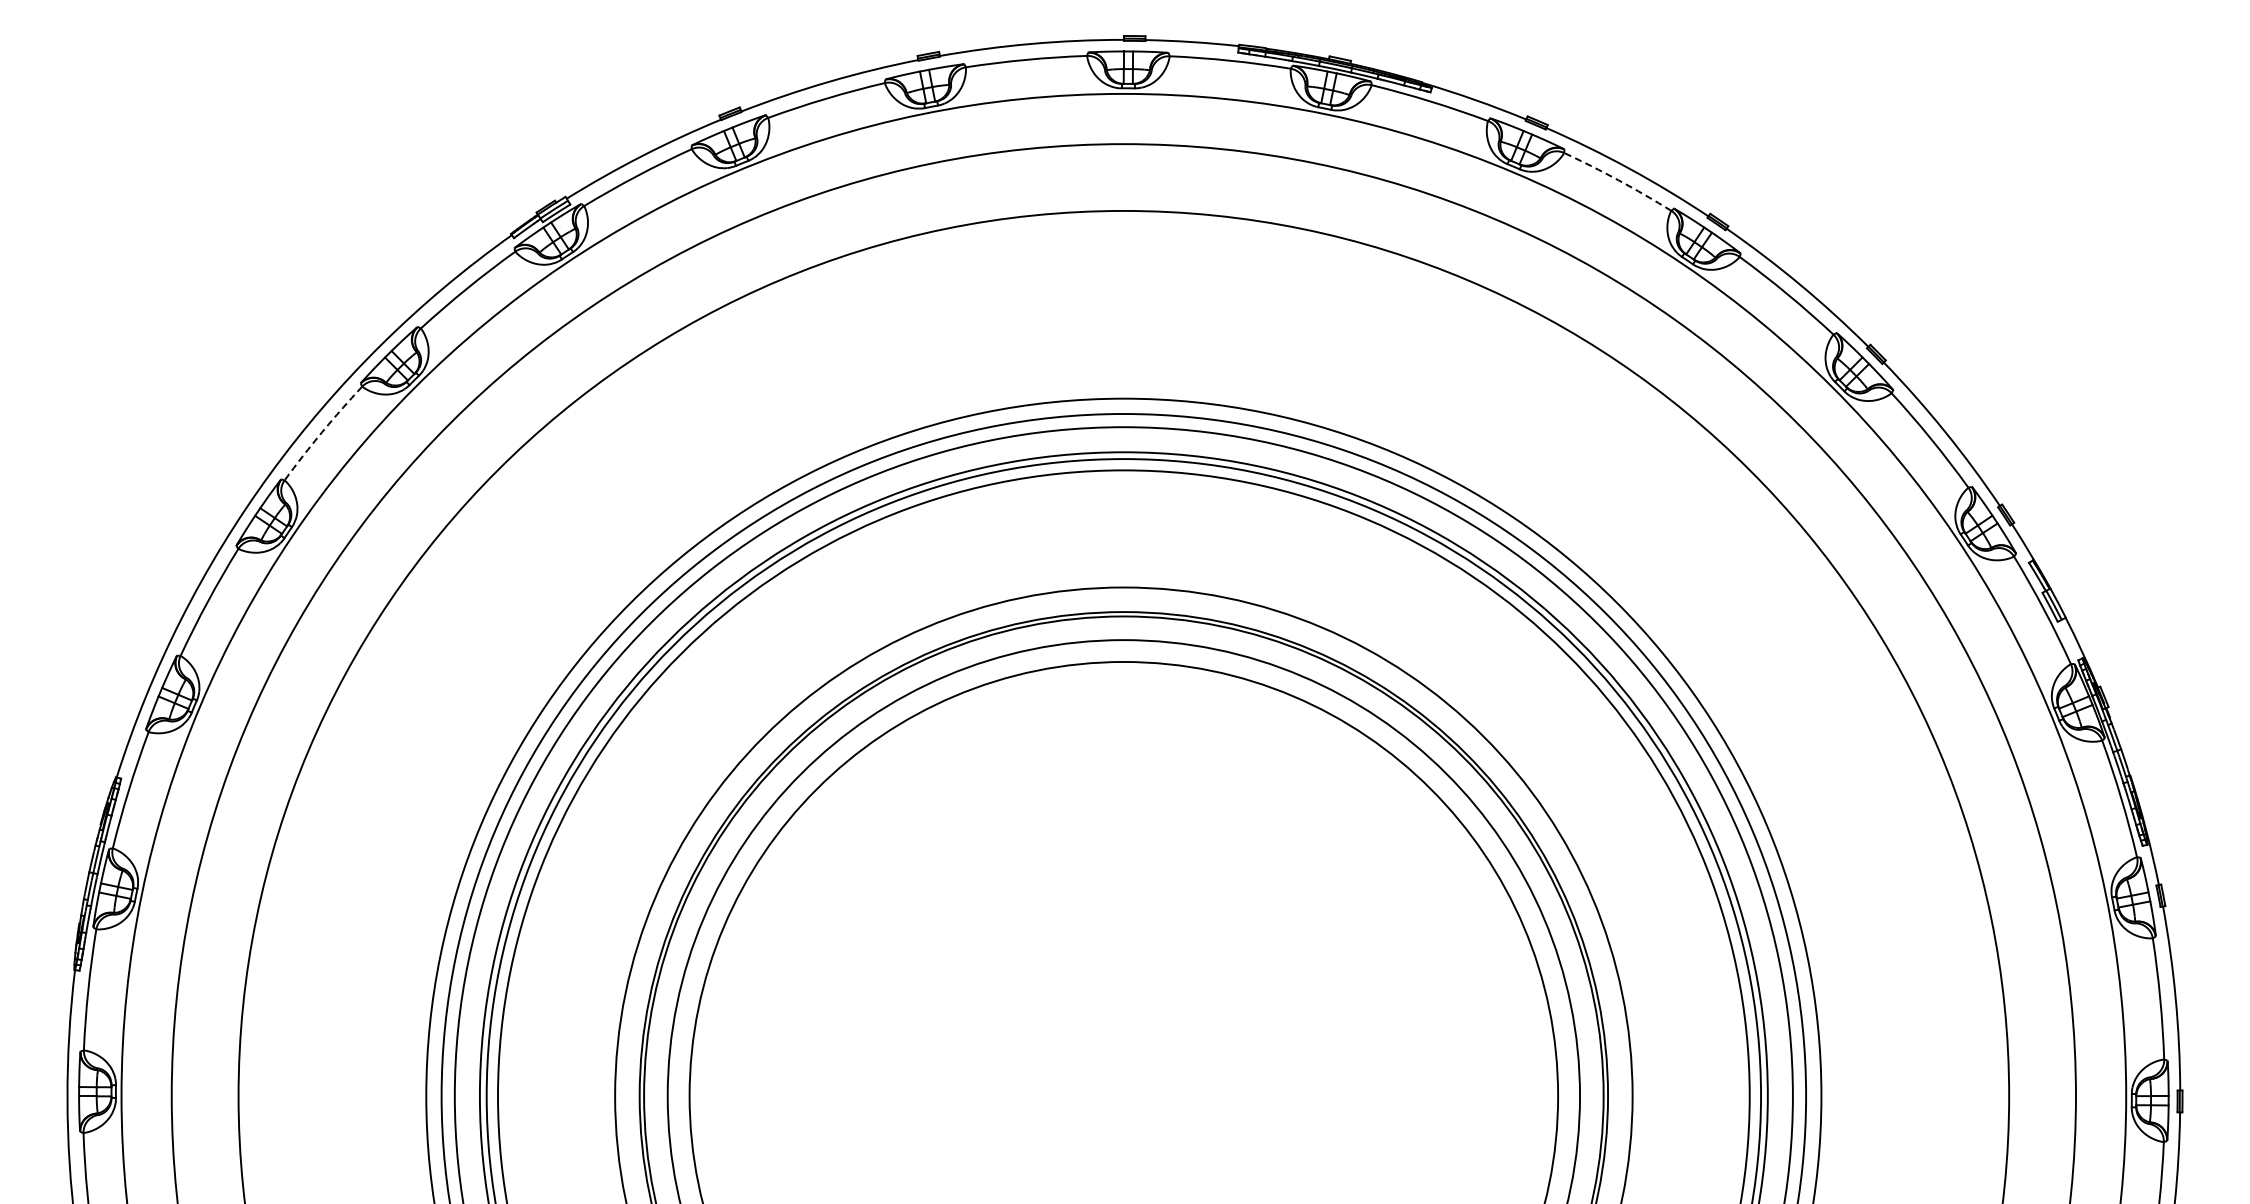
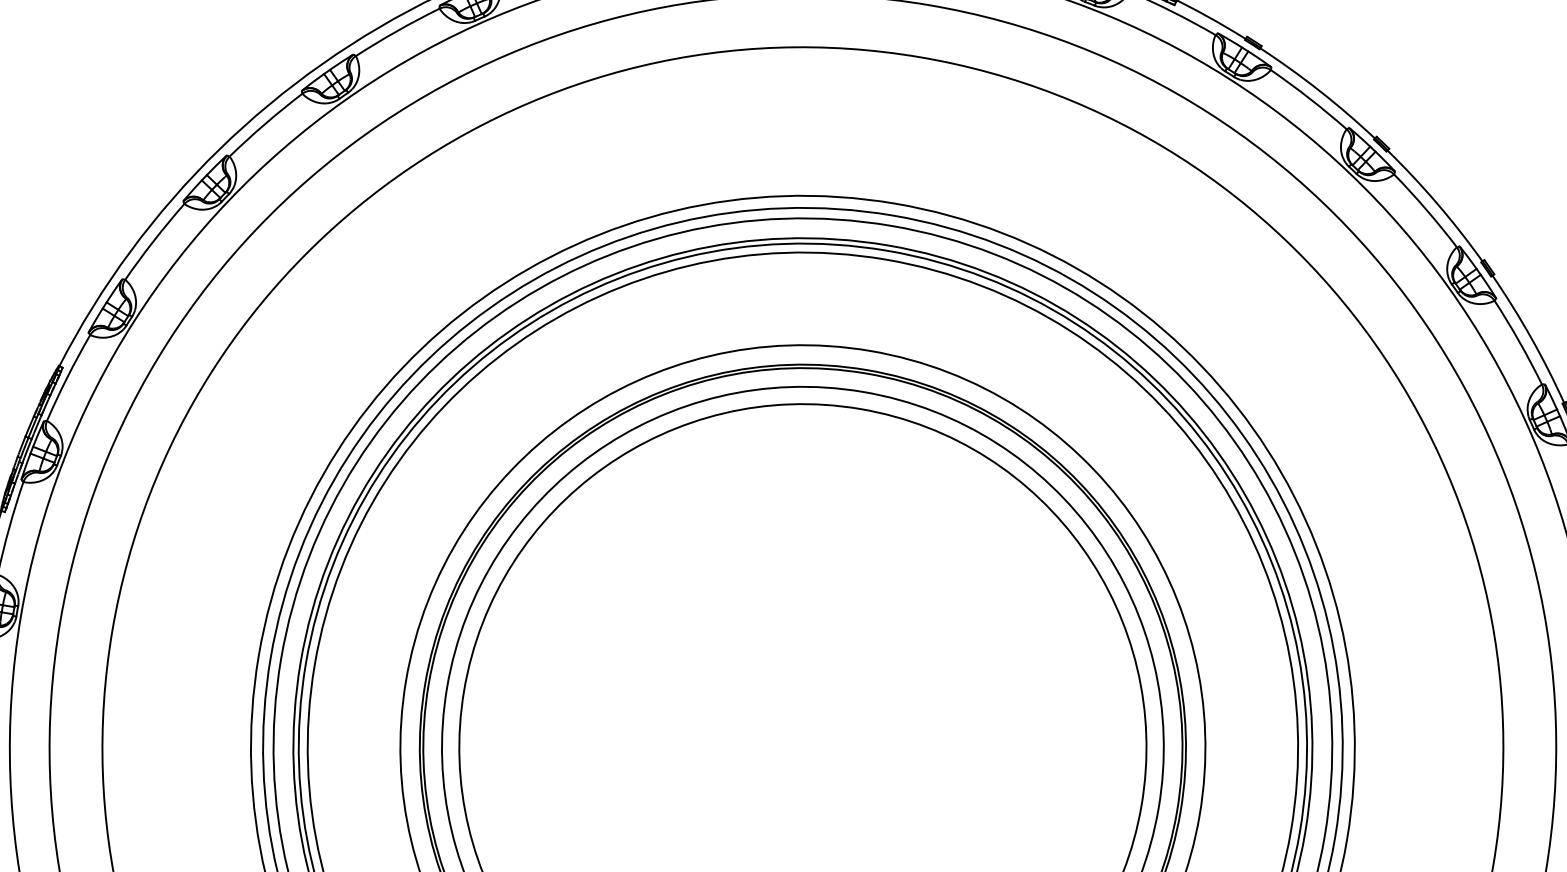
arc: (1618, 180) -> (1309, 98), dashed -> solid
arc: (322, 432) -> (265, 124), dashed -> solid

